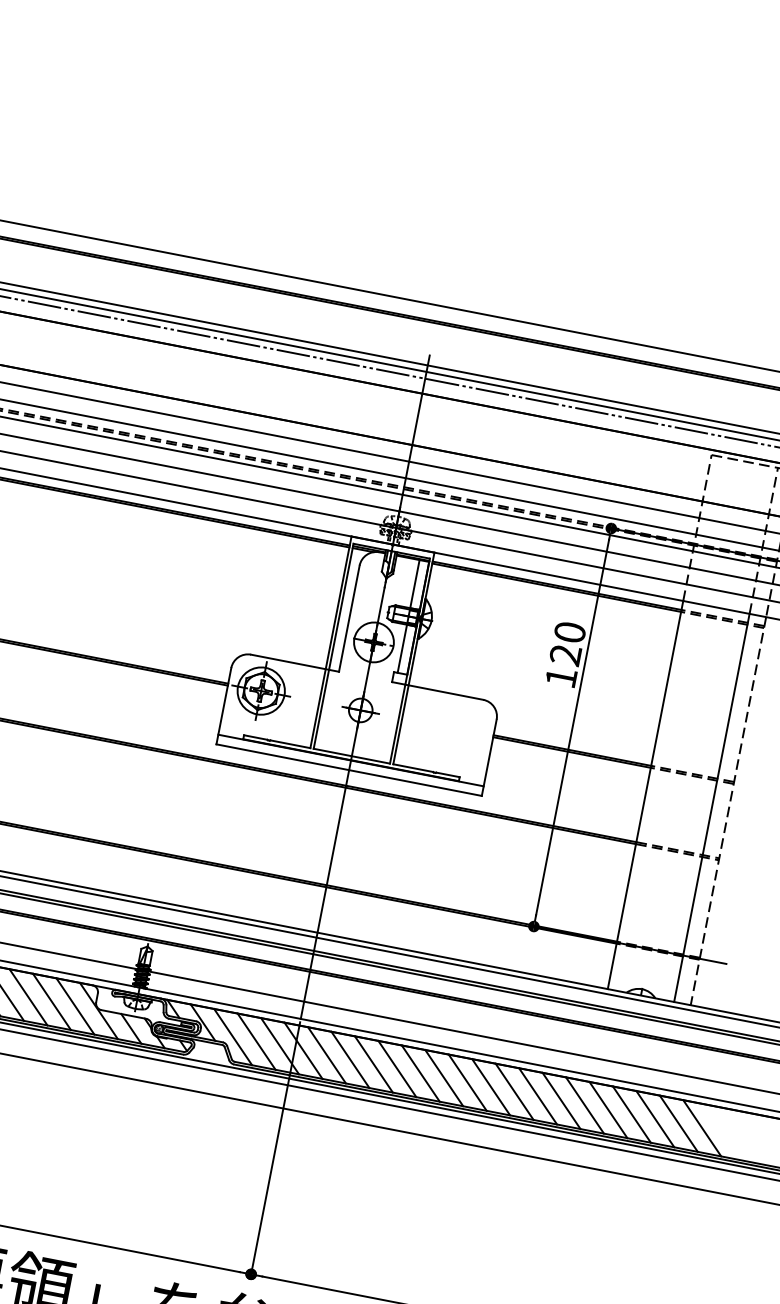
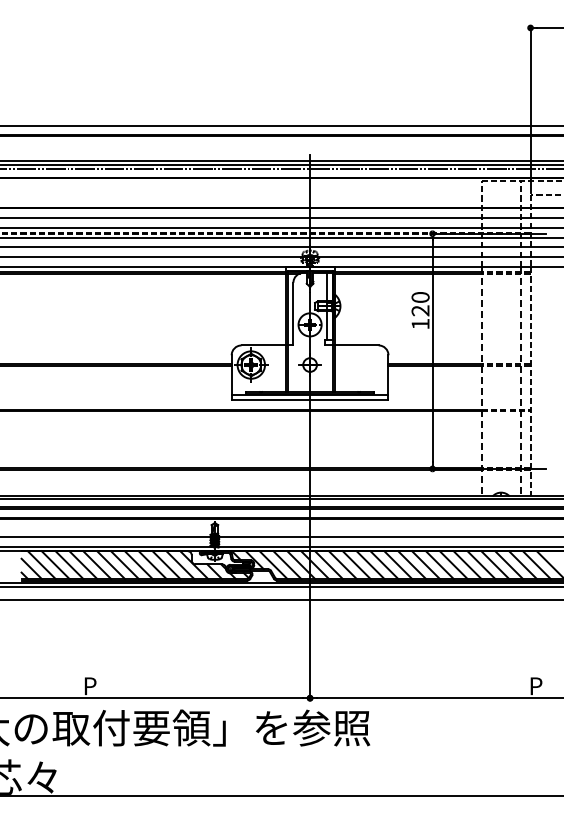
line: (645, 794) -> (481, 381), solid -> dashed
line: (711, 807) -> (520, 381), solid -> dashed

